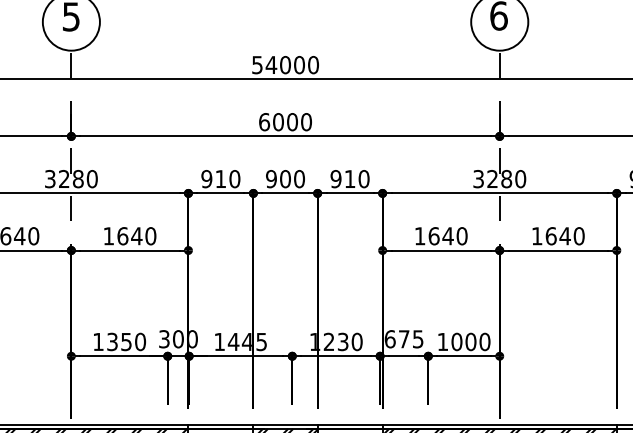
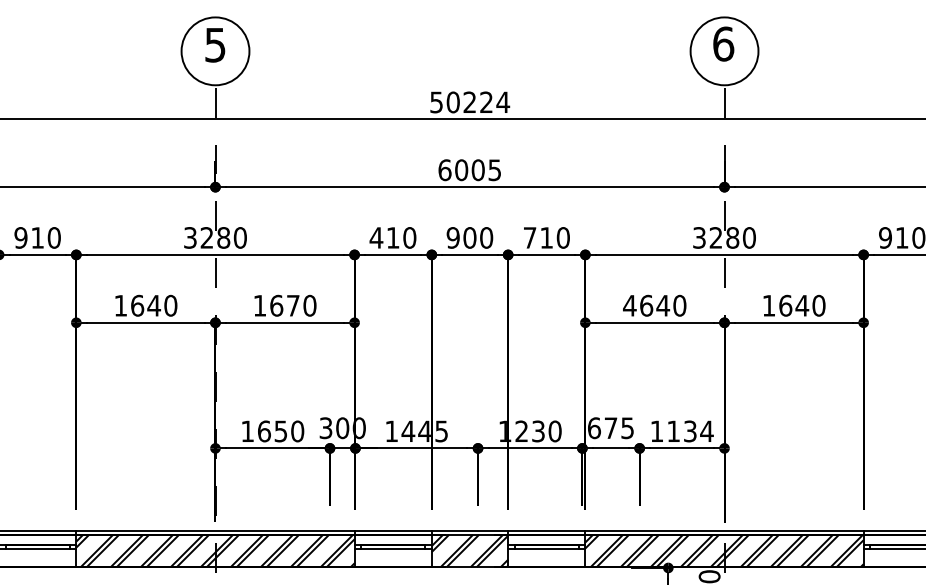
text: (292, 65) -> (478, 102), 54000 -> 50224
text: (306, 122) -> (494, 170), 6000 -> 6005
text: (206, 178) -> (376, 237), 910 -> 410
text: (335, 178) -> (529, 237), 910 -> 710
text: (137, 235) -> (293, 305), 1640 -> 1670
text: (419, 235) -> (629, 305), 1640 -> 4640
text: (112, 342) -> (264, 431), 1350 -> 1650
text: (471, 342) -> (690, 431), 1000 -> 1134

